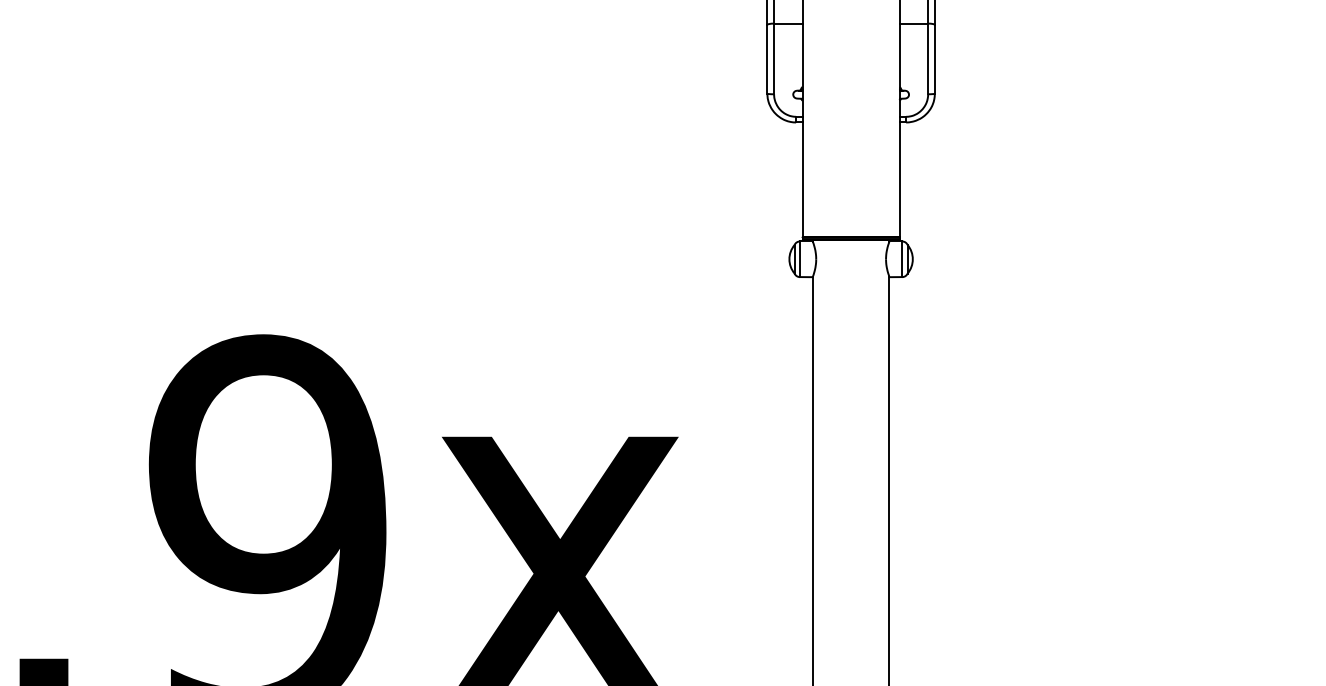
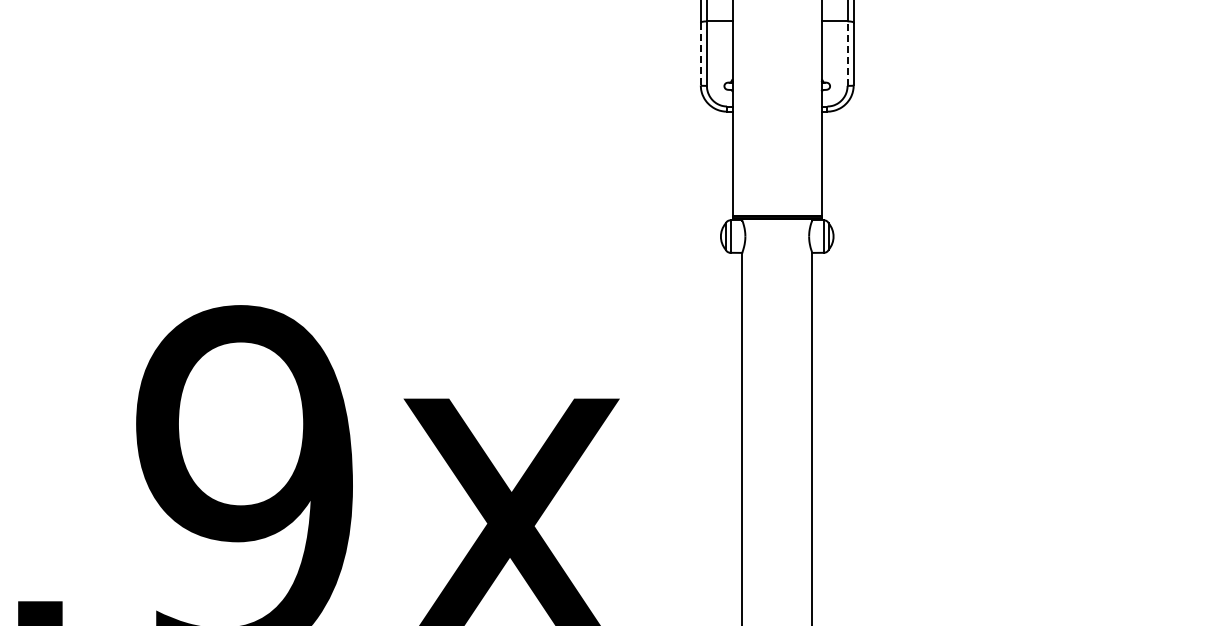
line: (767, 58) -> (700, 53), solid -> dashed
line: (928, 58) -> (847, 53), solid -> dashed

